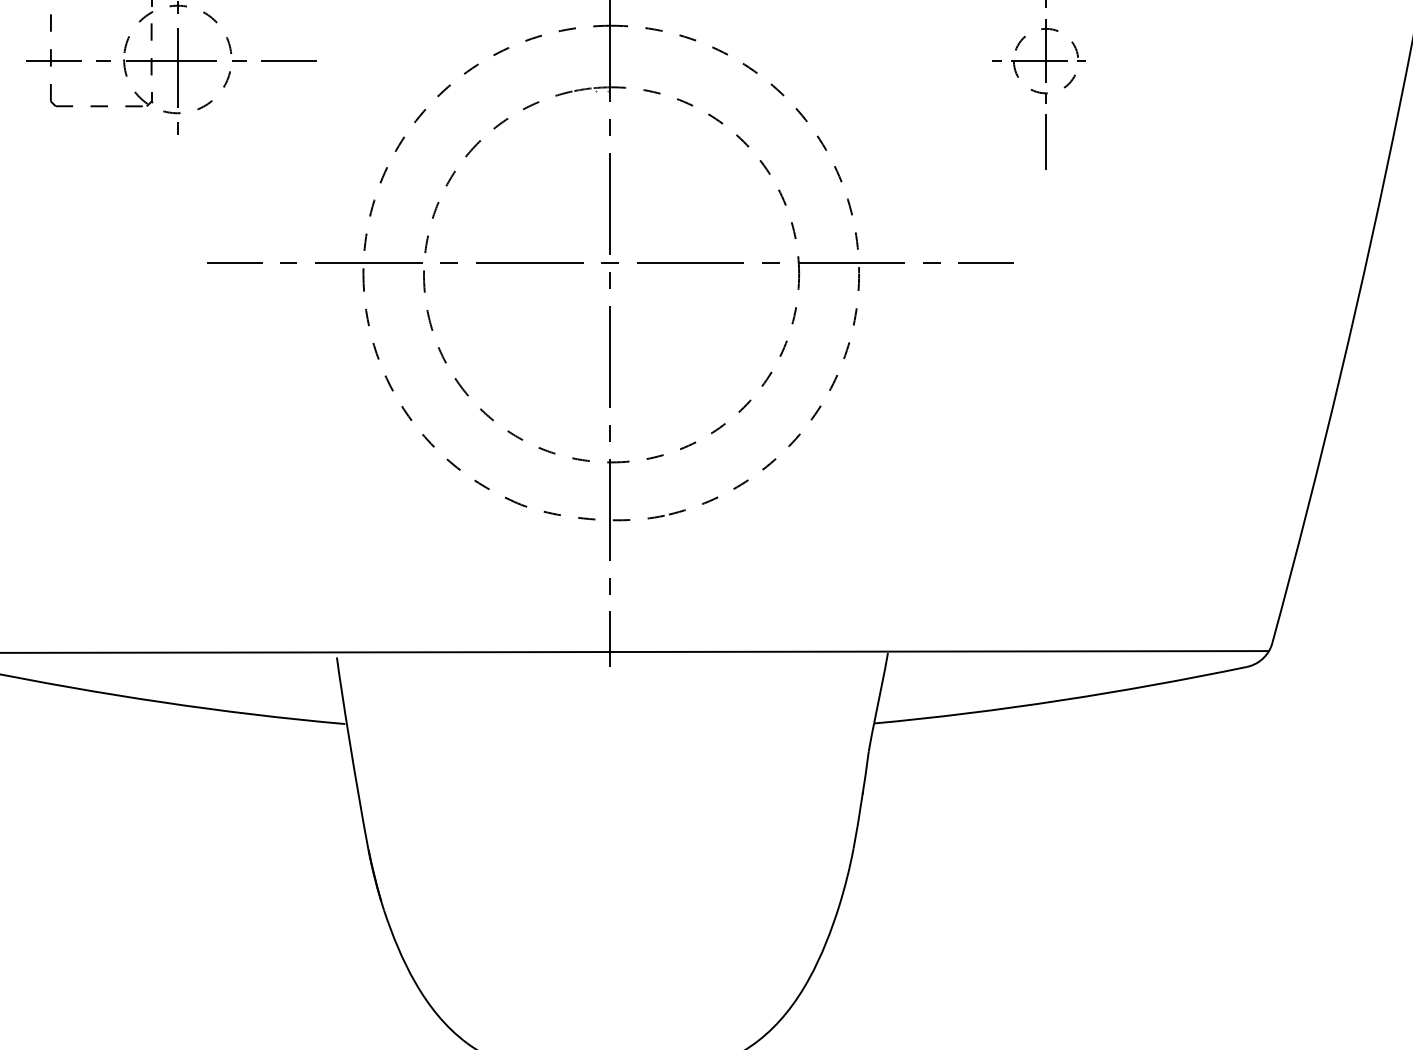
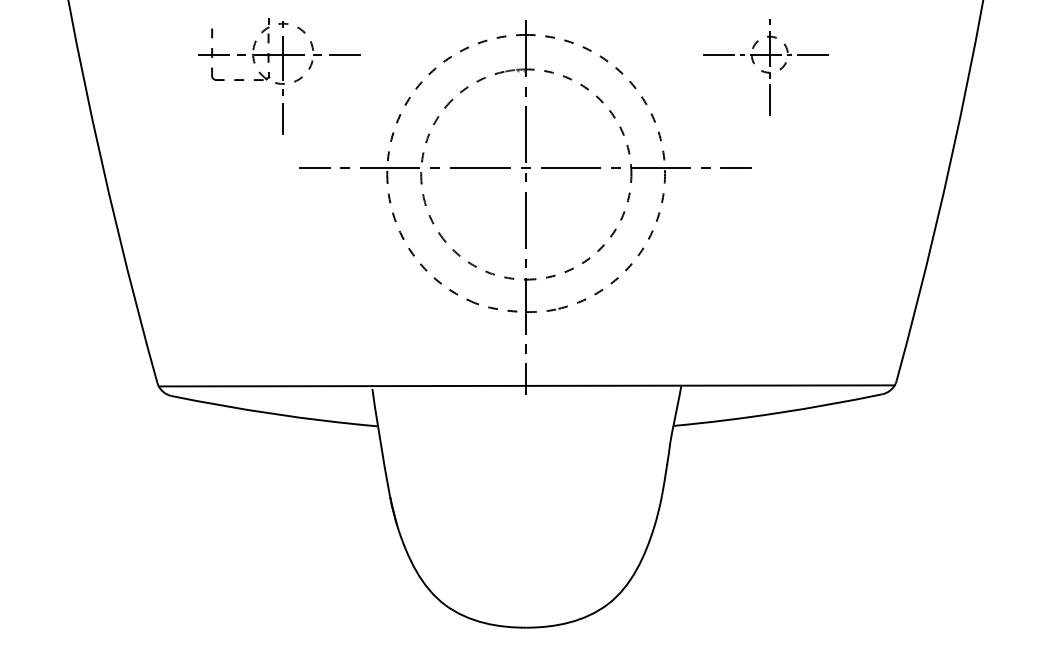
line: (956, 60) -> (719, 54), added
line: (1122, 60) -> (812, 54), added
line: (176, 174) -> (282, 118), added

